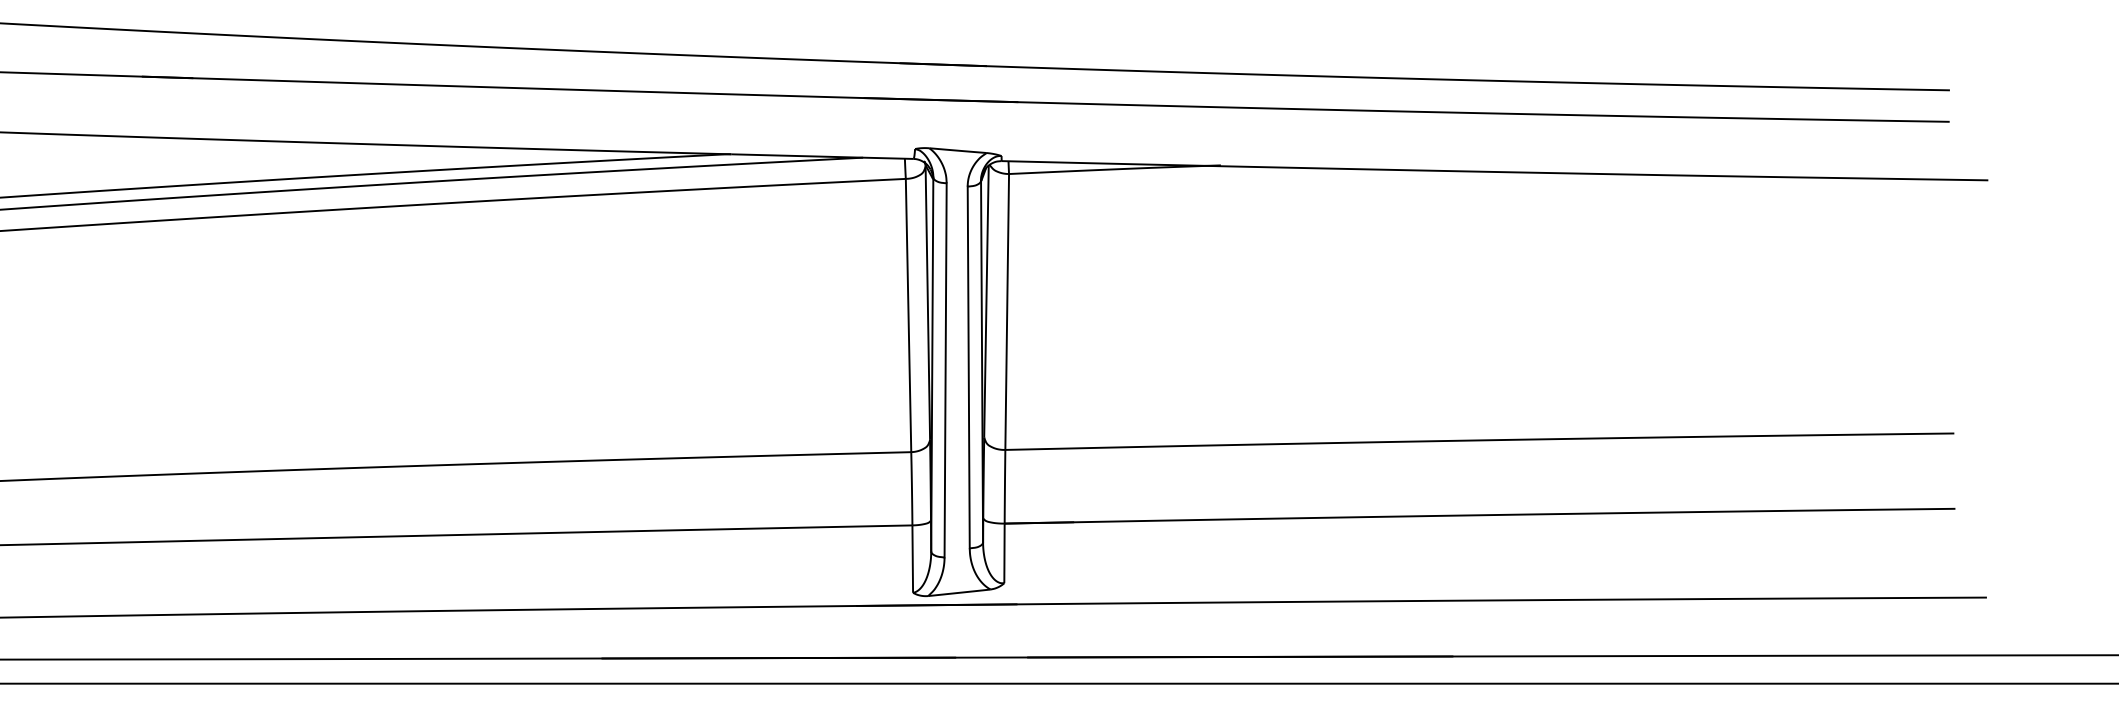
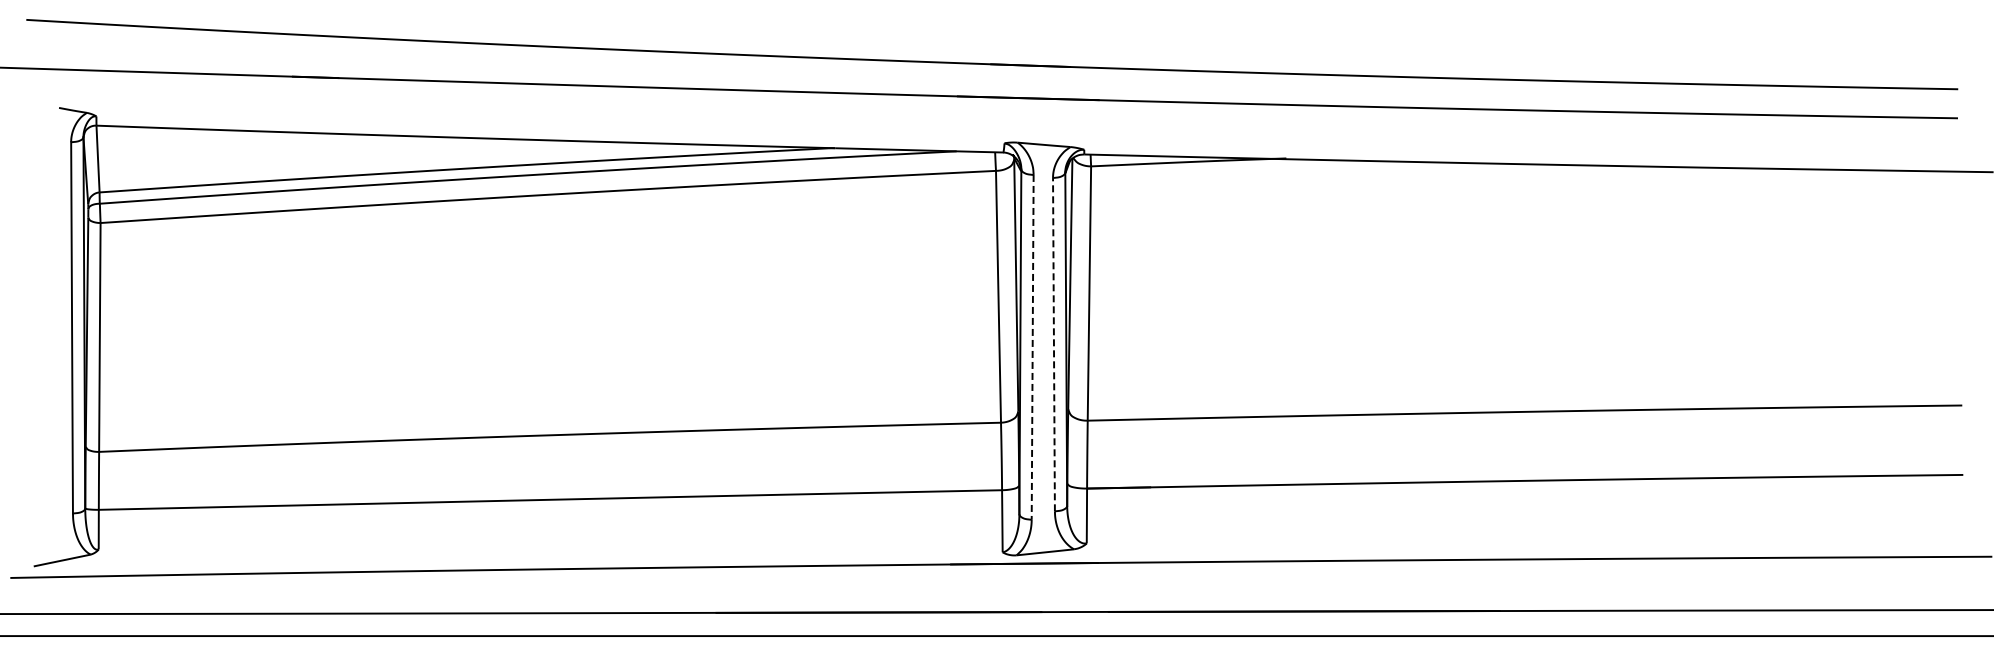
line: (968, 367) -> (1053, 344), solid -> dashed
line: (945, 370) -> (1032, 347), solid -> dashed

